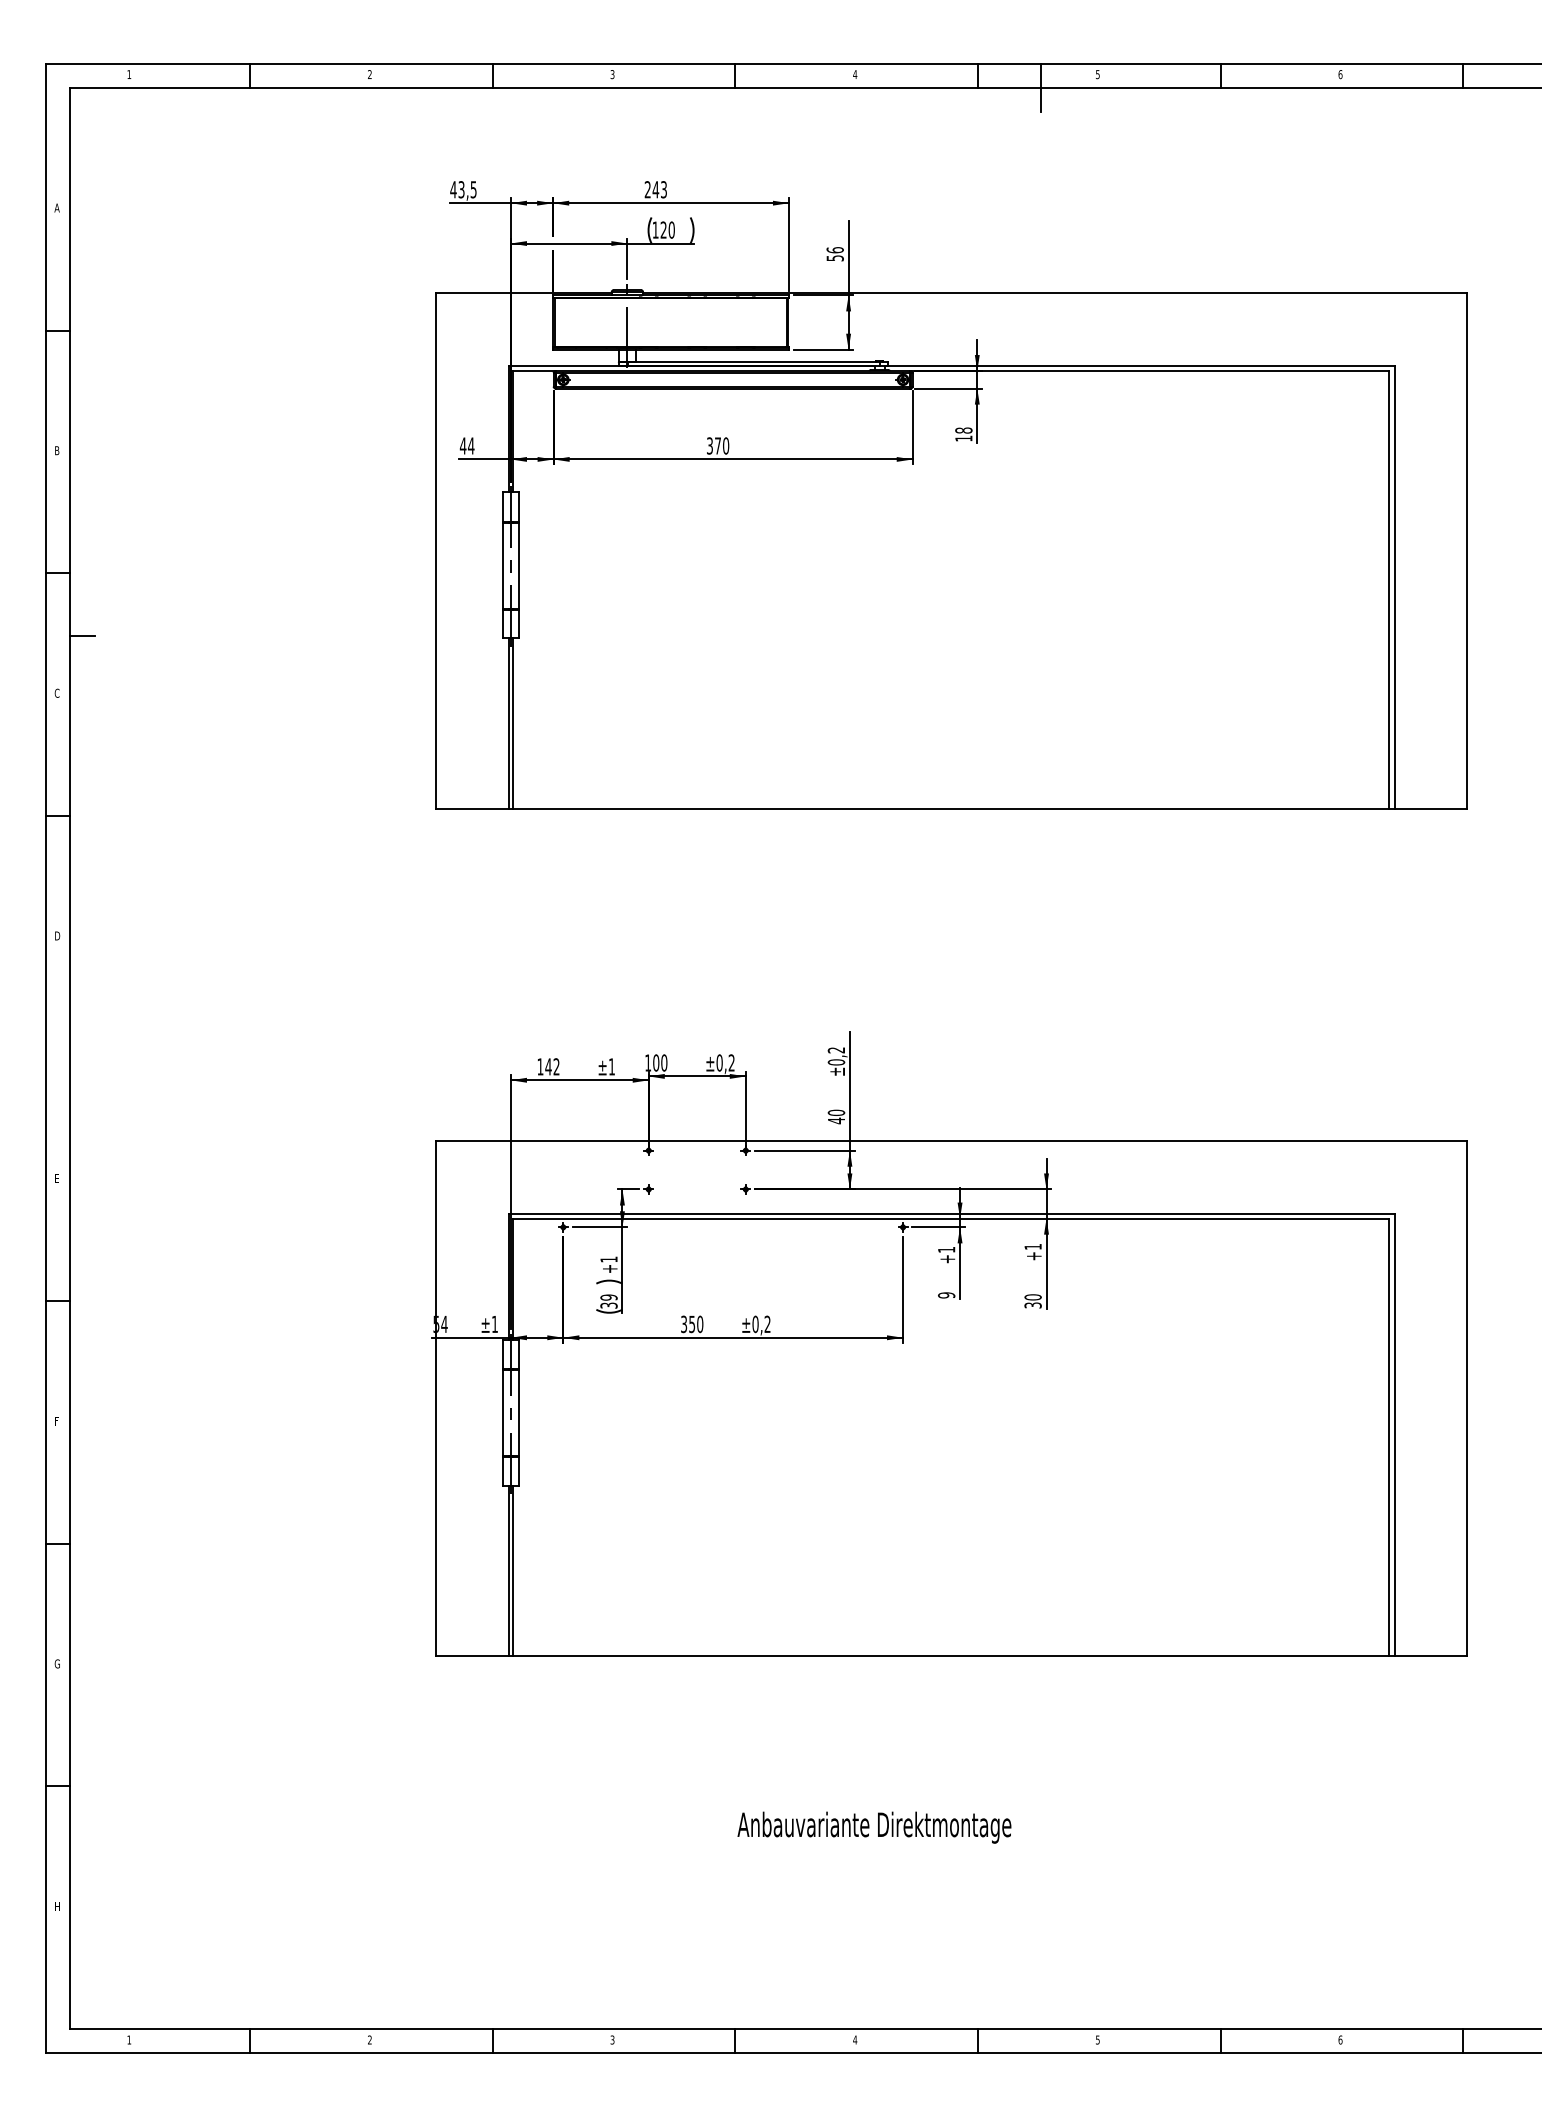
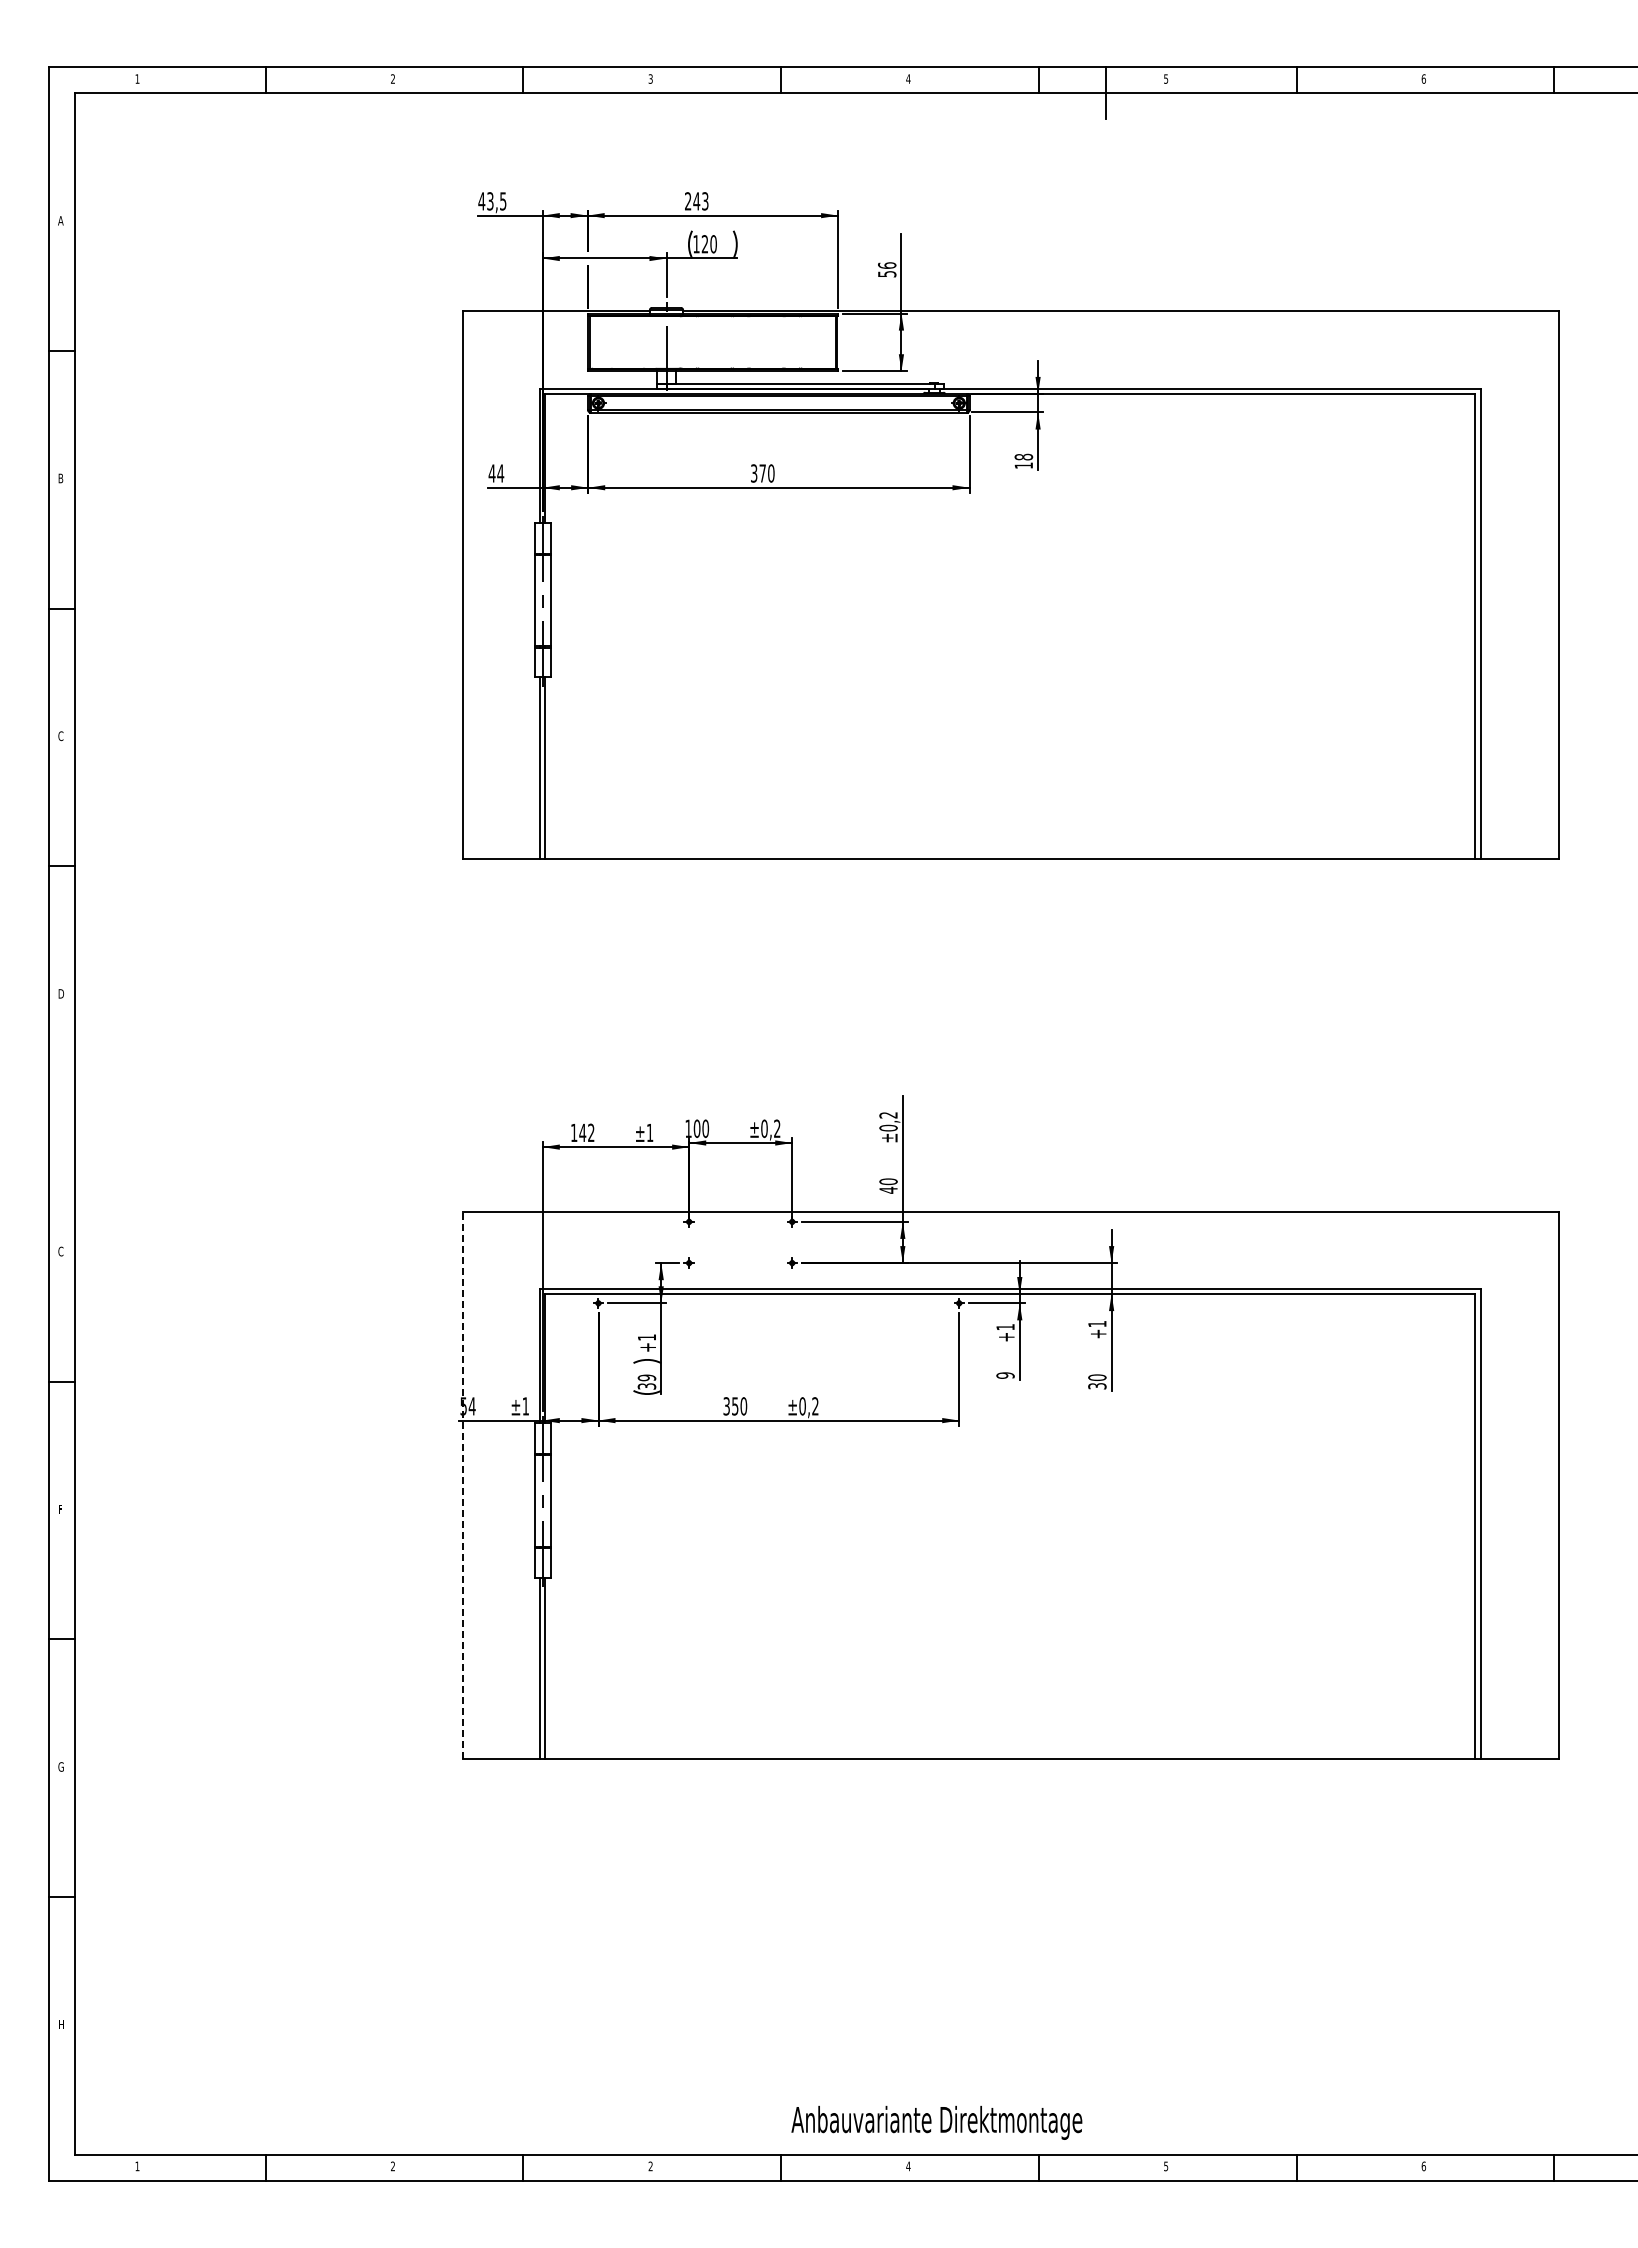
line: (82, 636) -> (87, 675), removed
text: (56, 1178) -> (60, 1251), E -> C
line: (435, 1398) -> (462, 1485), solid -> dashed
text: (874, 1827) -> (936, 2122), moved
text: (612, 2040) -> (650, 2166), 3 -> 2

